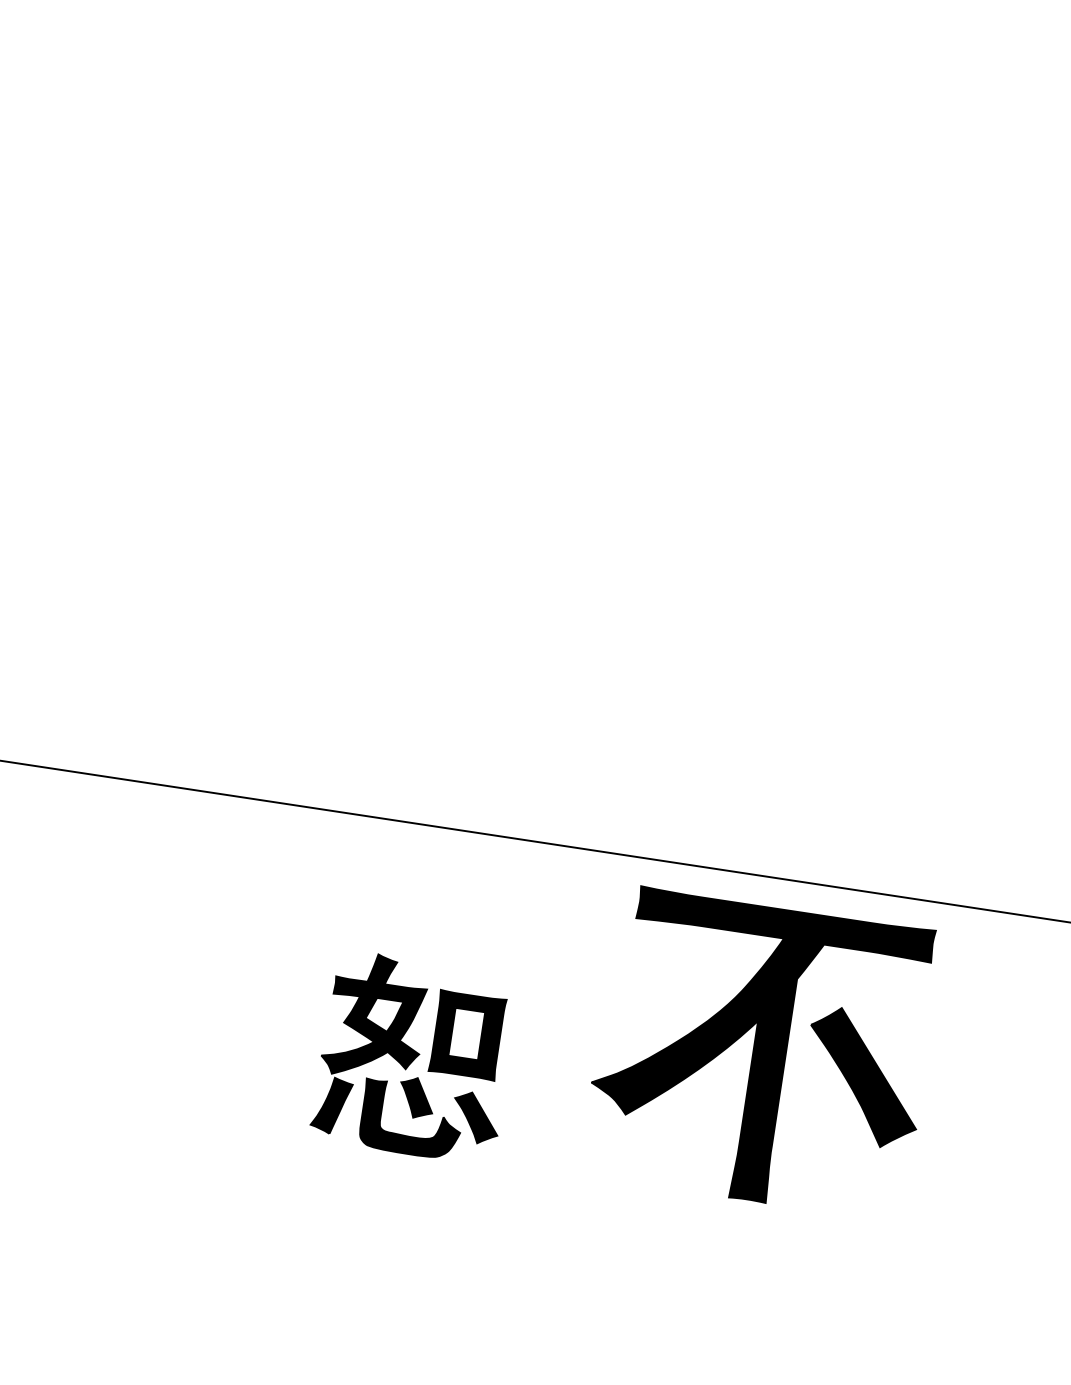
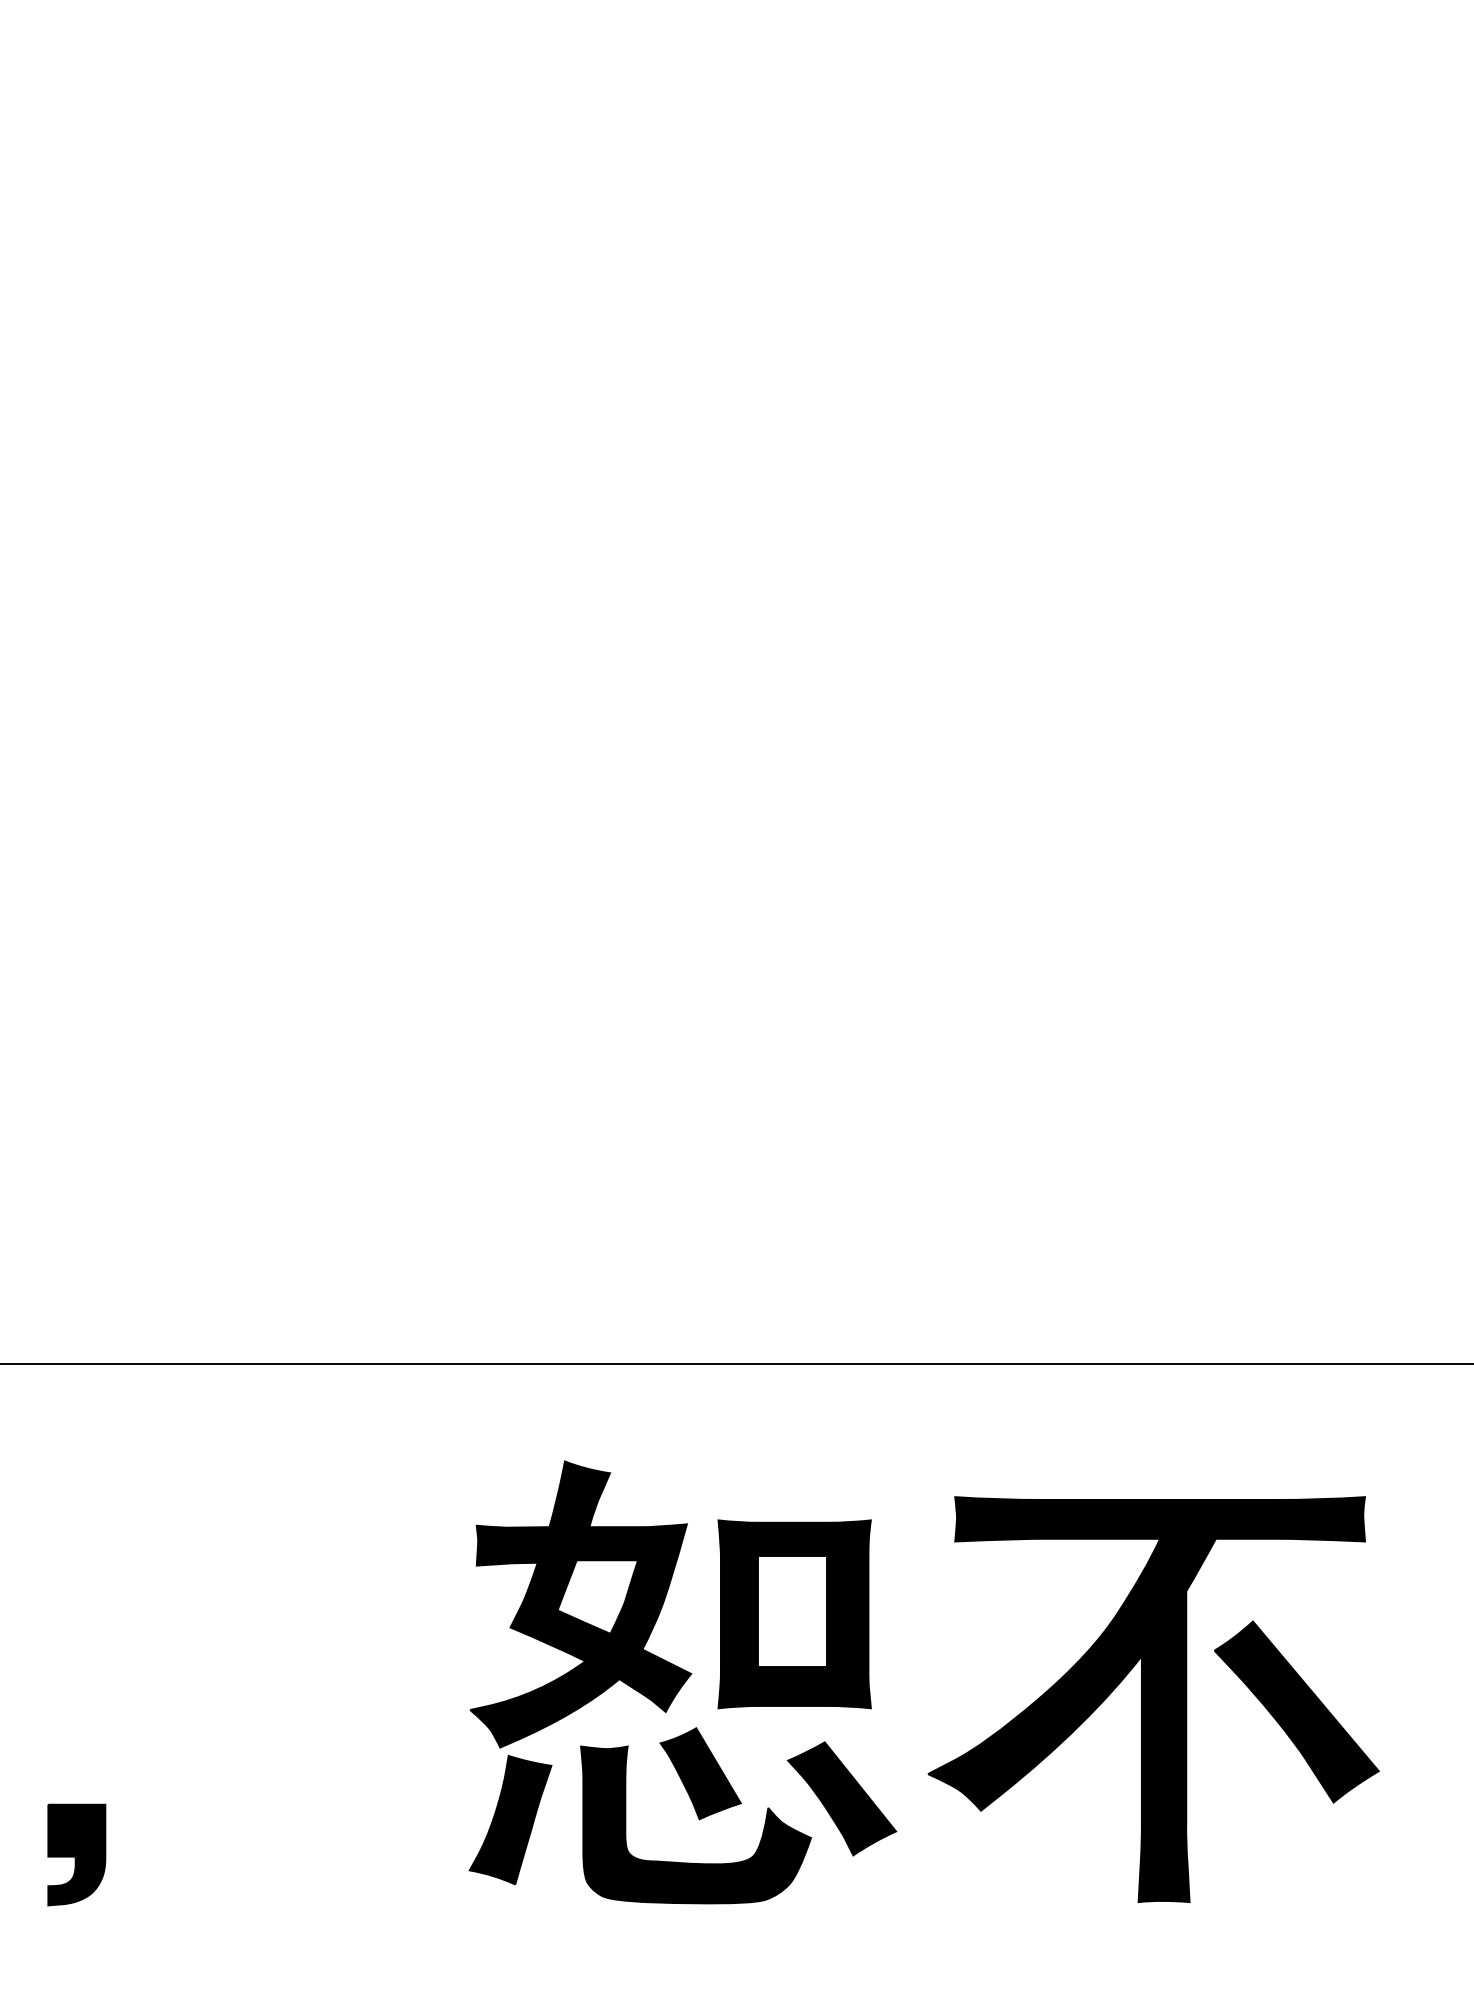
part: (761, 1053) -> (1153, 1699), moved
part: (414, 1057) -> (682, 1682), size x1.67

